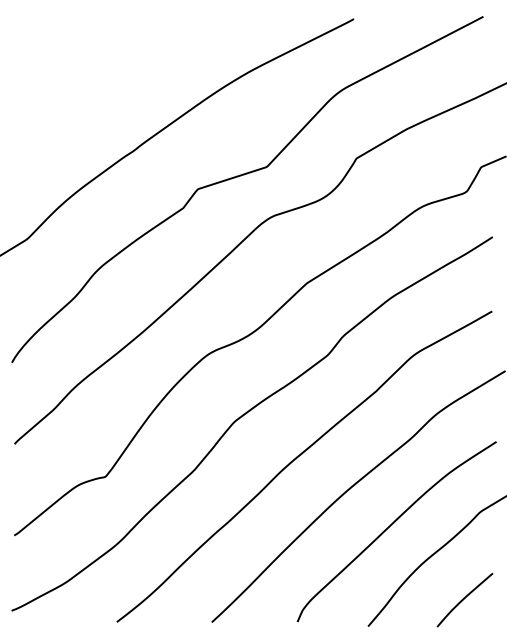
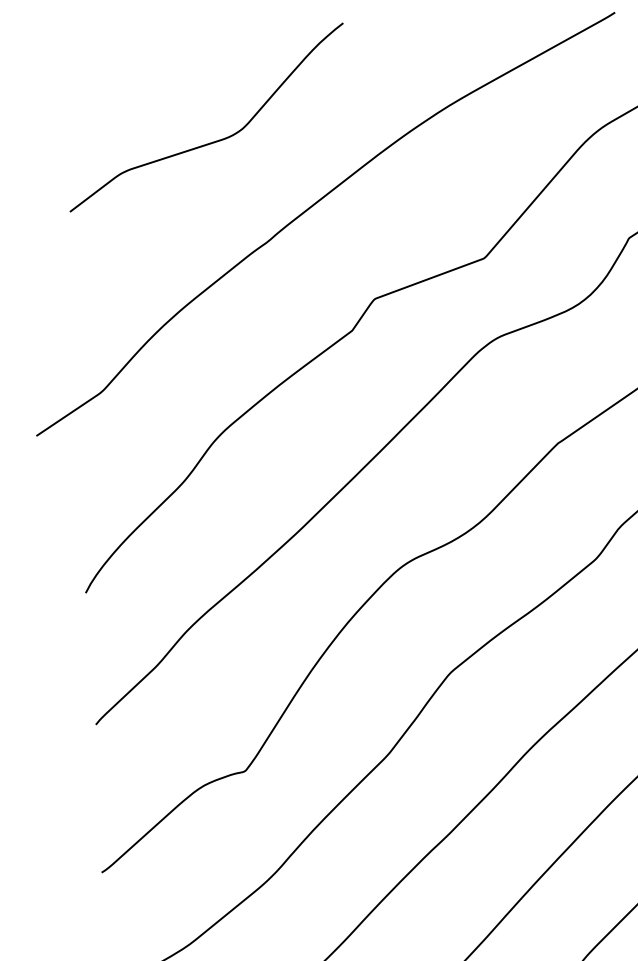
curve: (101, 87) -> (211, 141), added

